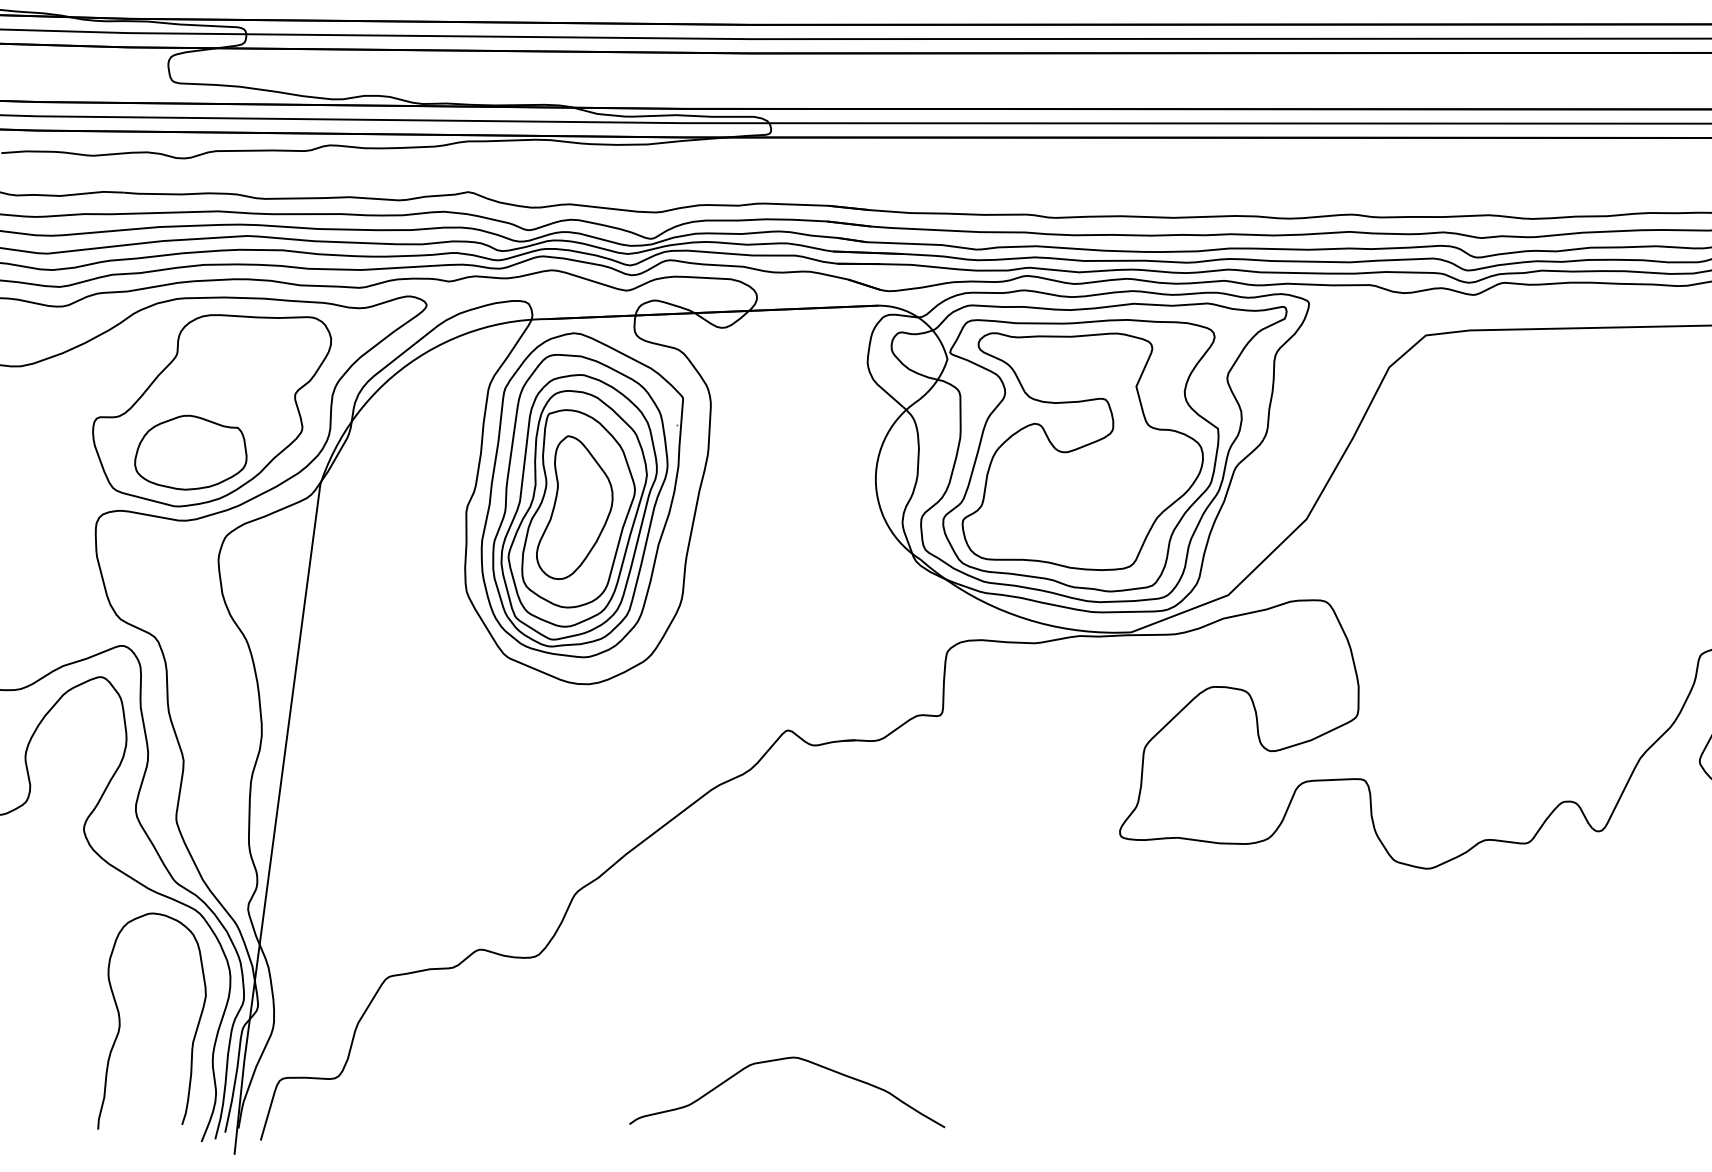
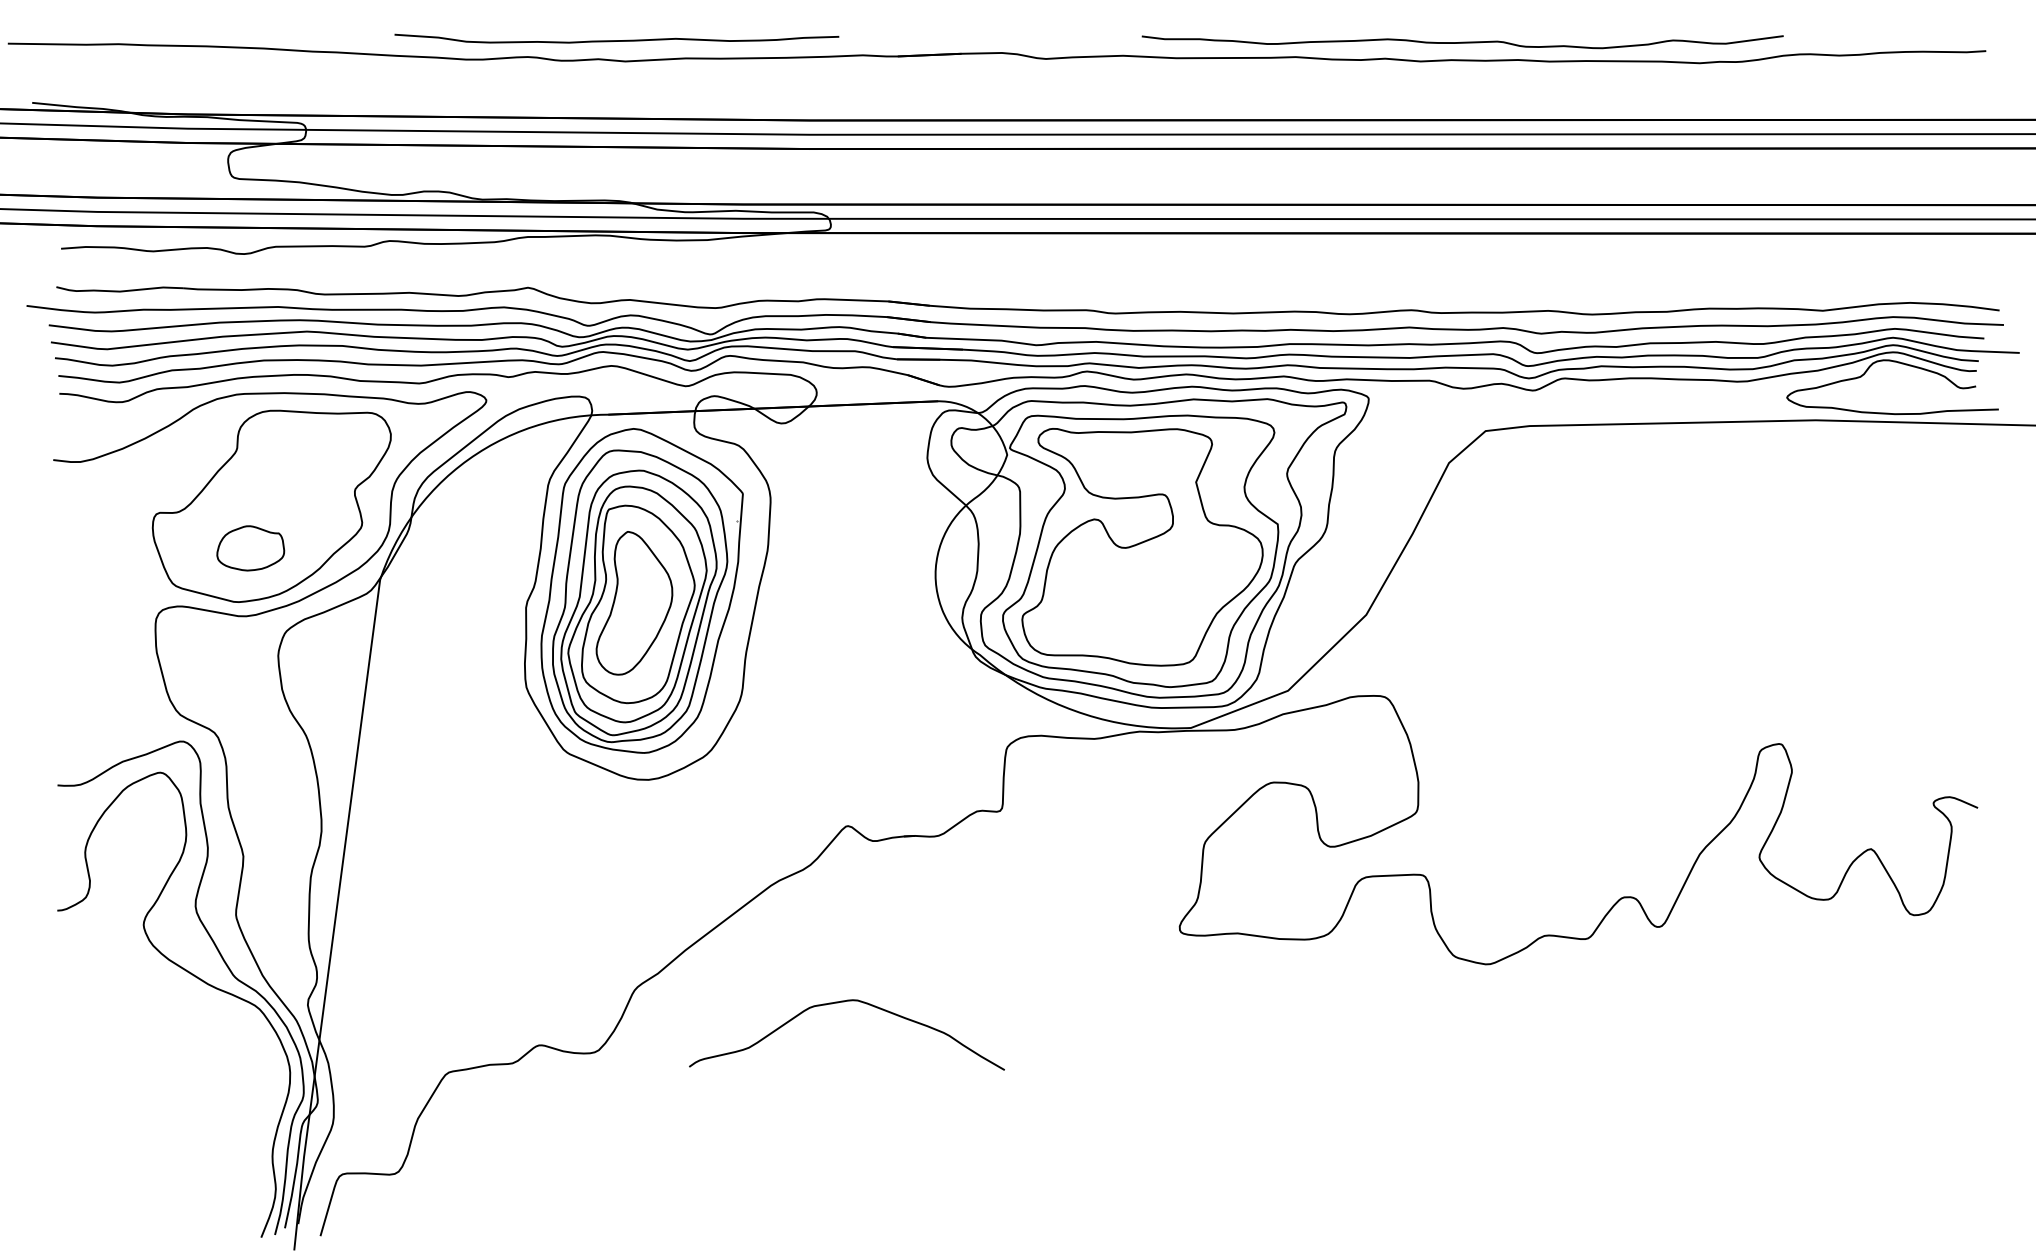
part: (190, 452) -> (250, 548), size x0.6
curve: (120, 1020) -> (180, 1116), removed
curve: (778, 1060) -> (838, 1003), moved

